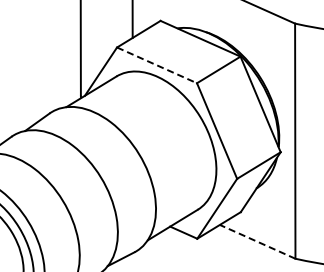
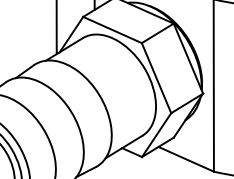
line: (157, 65) -> (112, 30), dashed -> solid
line: (257, 241) -> (186, 159), dashed -> solid

